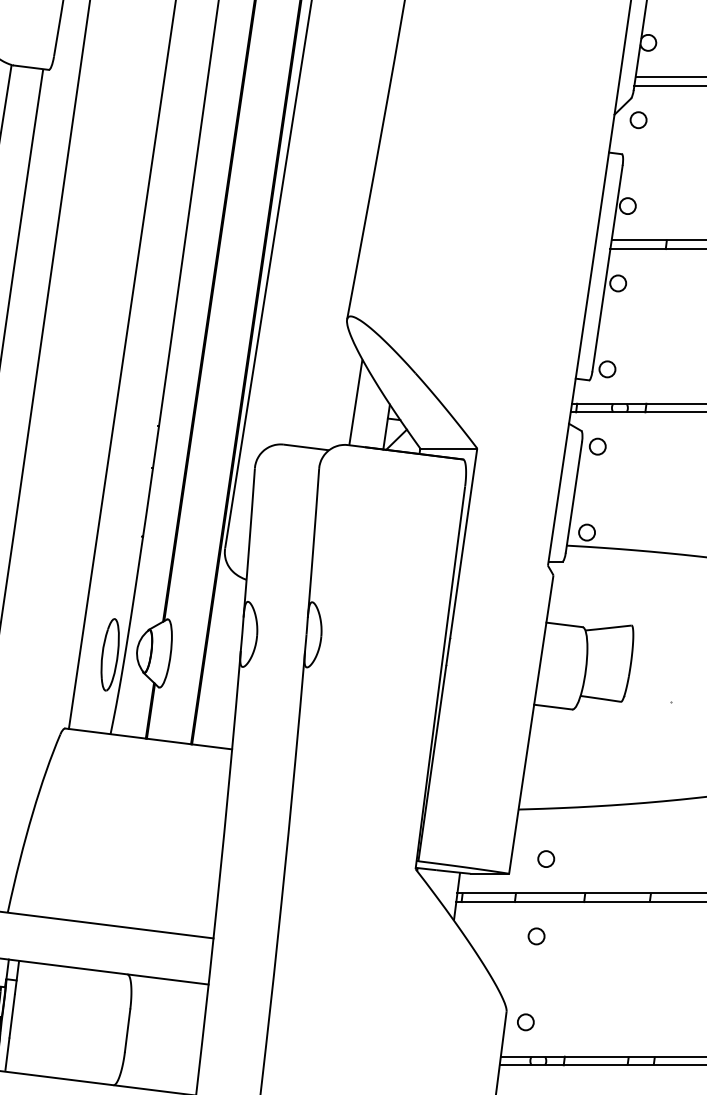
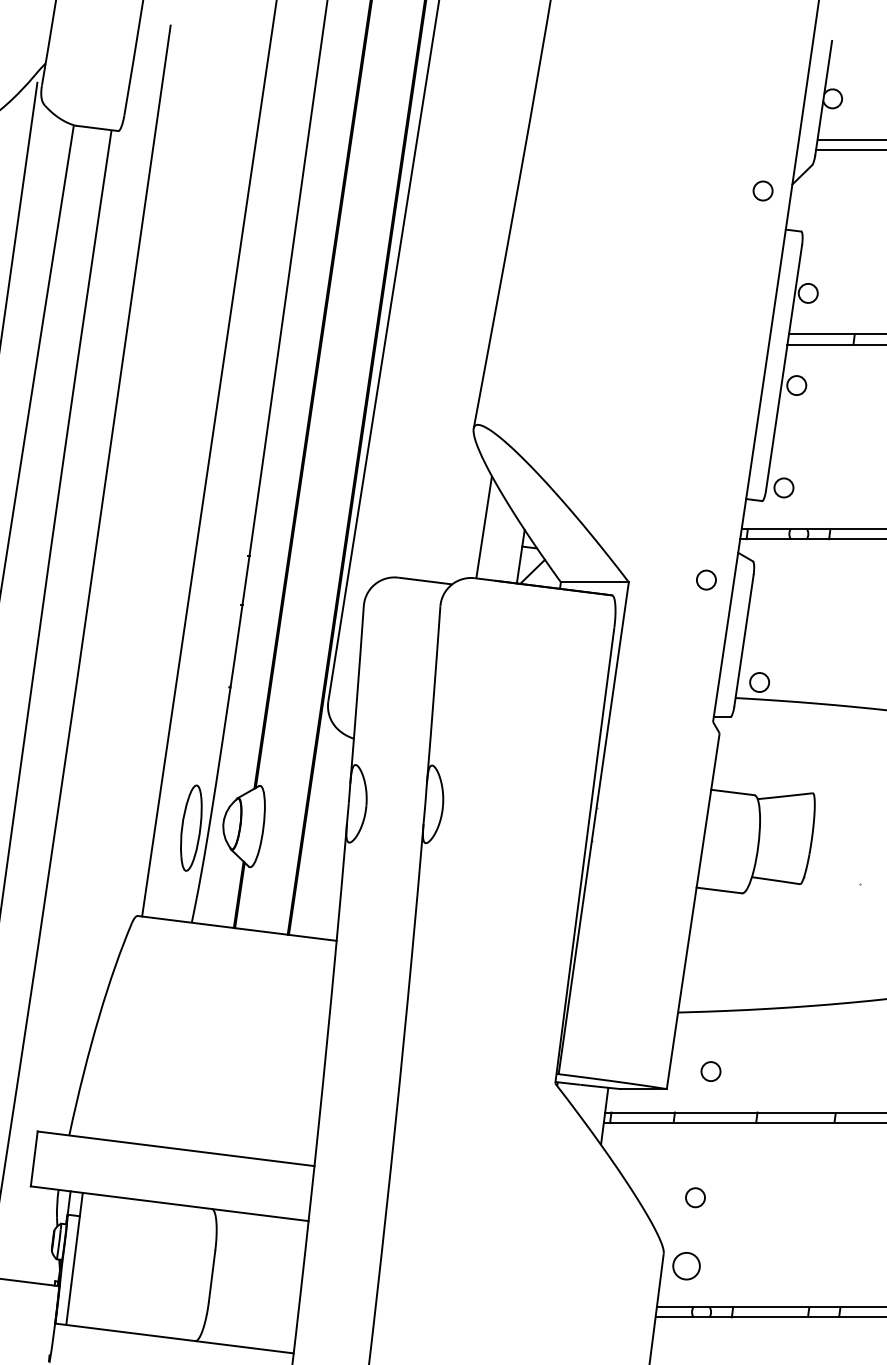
circle: (638, 119) -> (762, 190), moved
circle: (597, 446) -> (706, 579), moved
circle: (536, 936) -> (695, 1197), moved
circle: (525, 1021) -> (686, 1265), size x1.4

